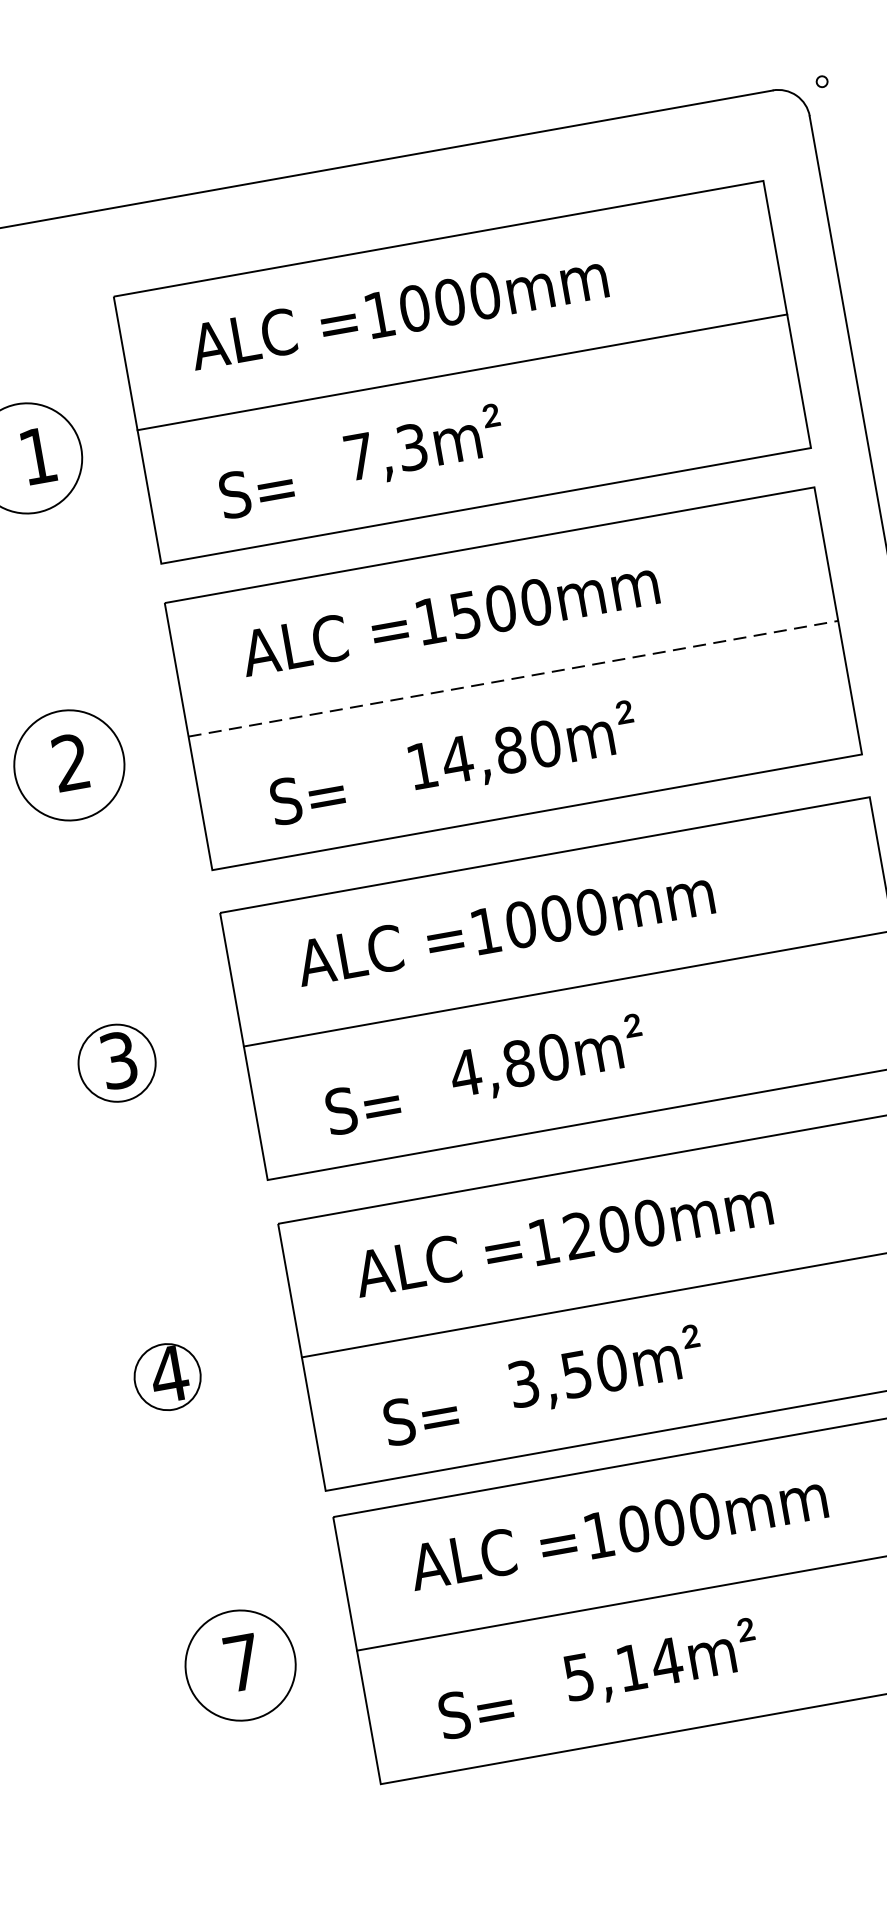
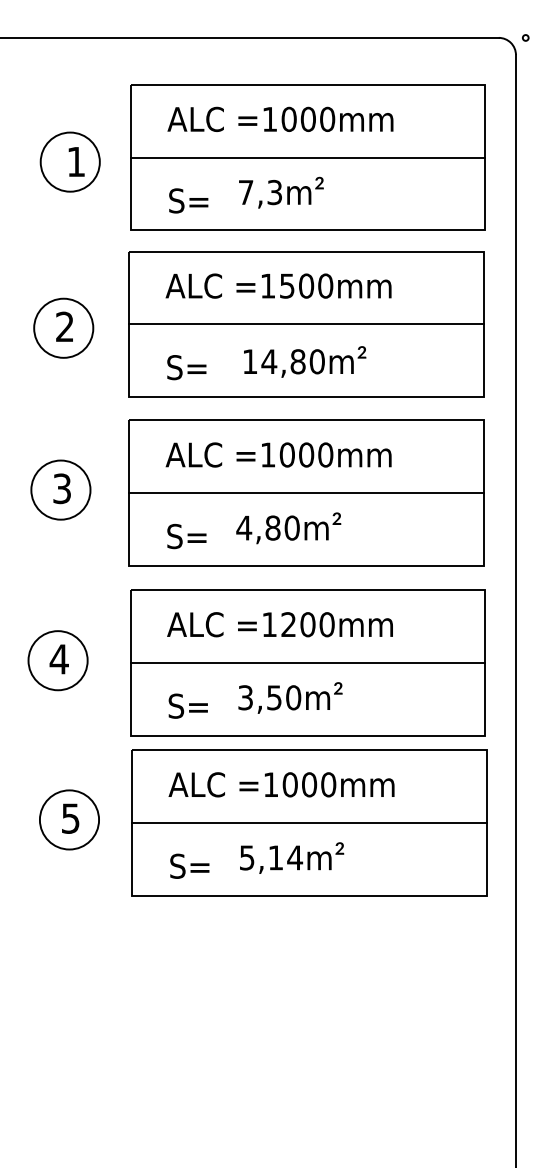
line: (513, 679) -> (306, 324), dashed -> solid
circle: (116, 1062) -> (60, 489), size x1.43
circle: (166, 1376) -> (57, 660), size x1.67
text: (241, 1662) -> (70, 818), 7 -> 5

